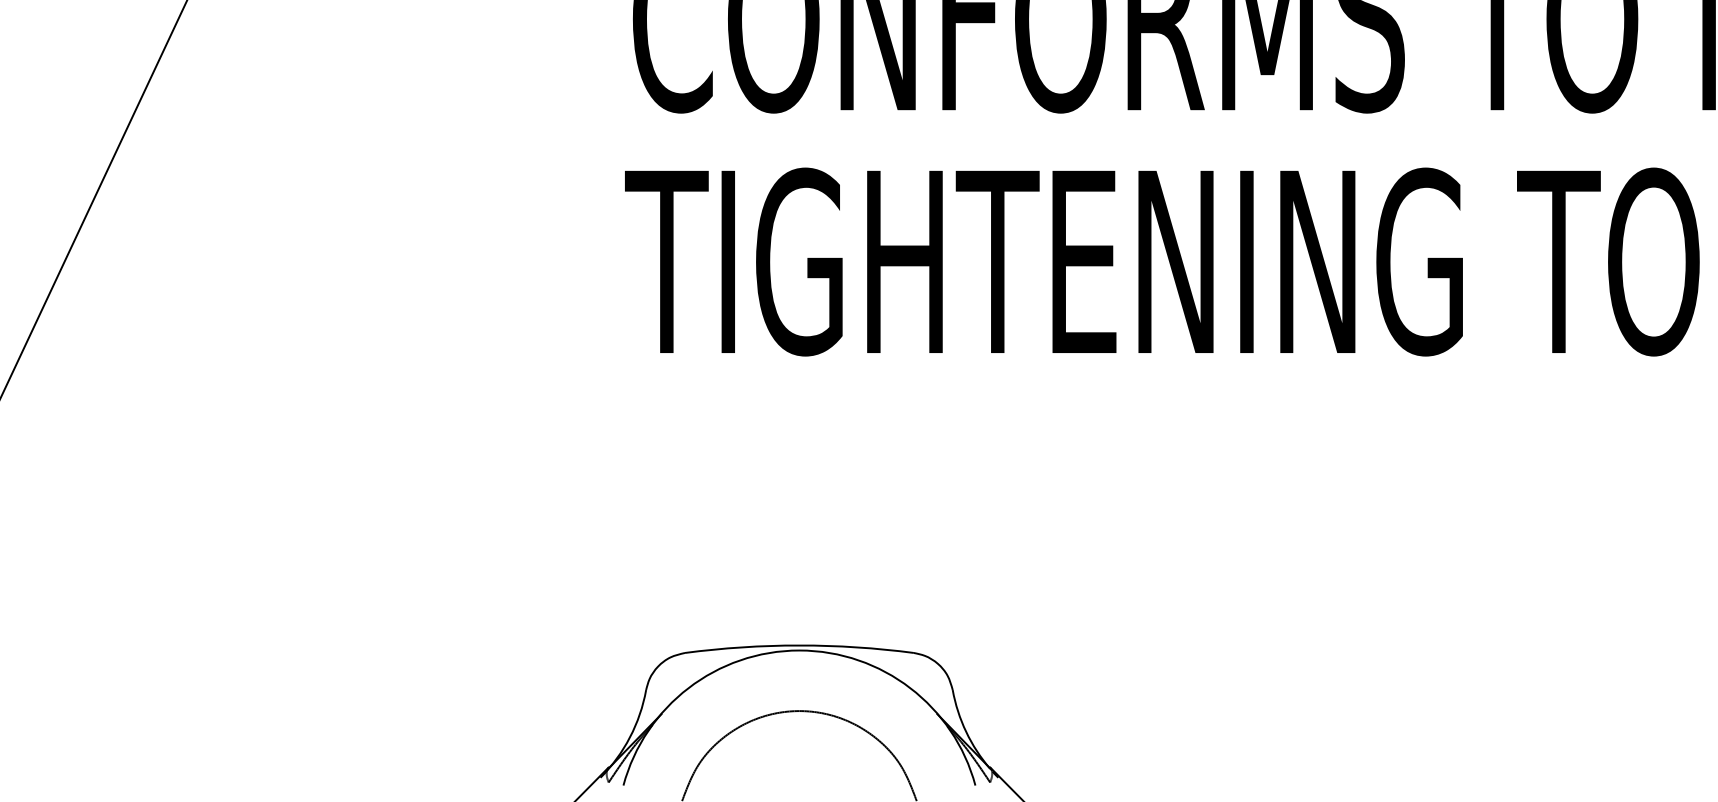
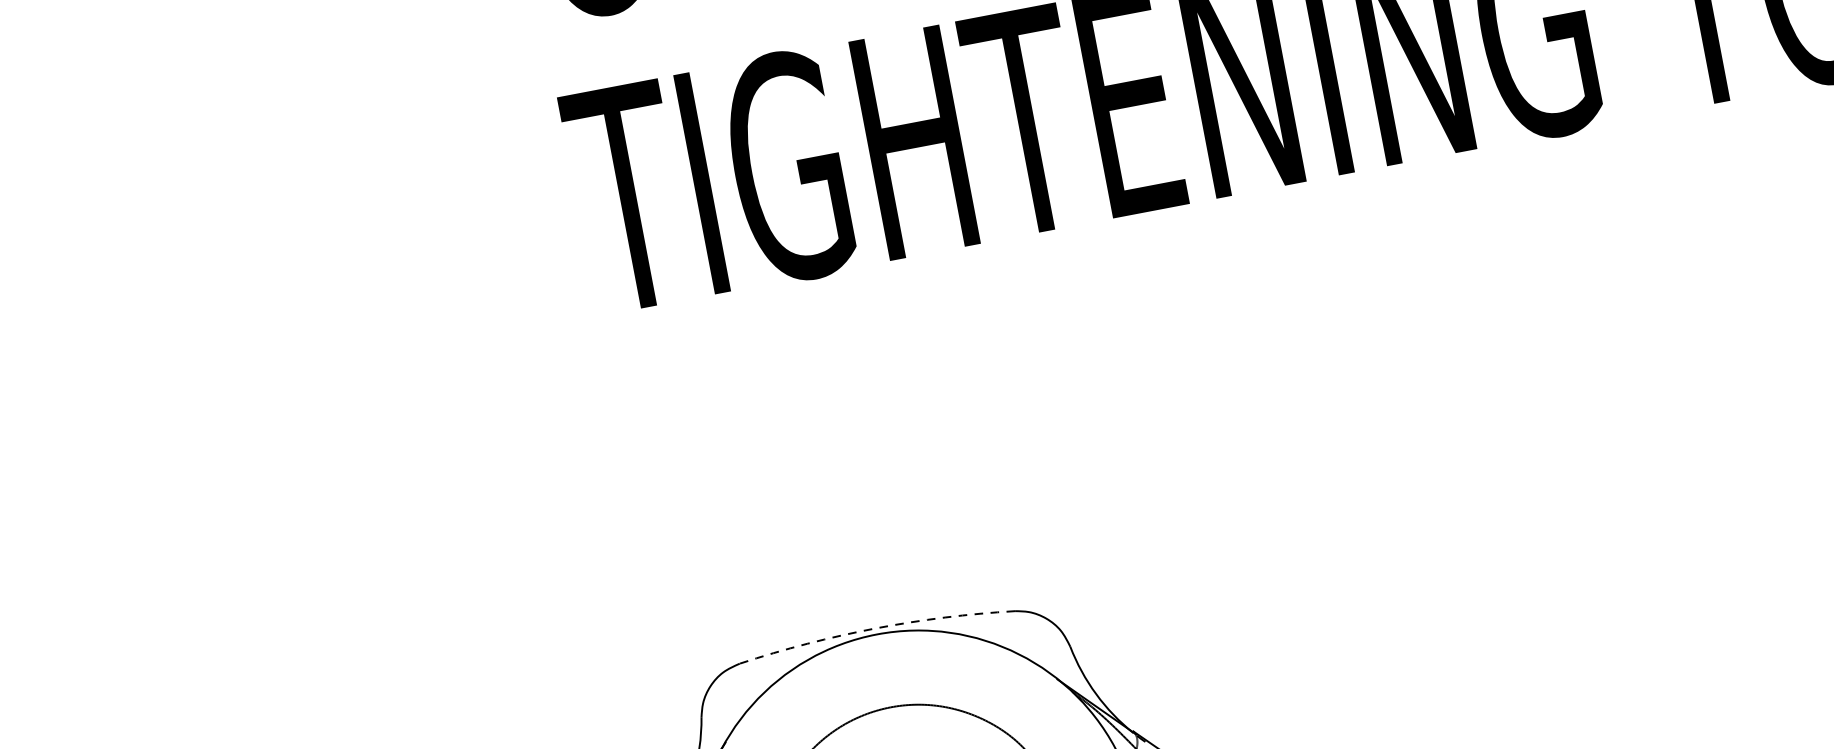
arc: (799, 645) -> (875, 628), solid -> dashed

